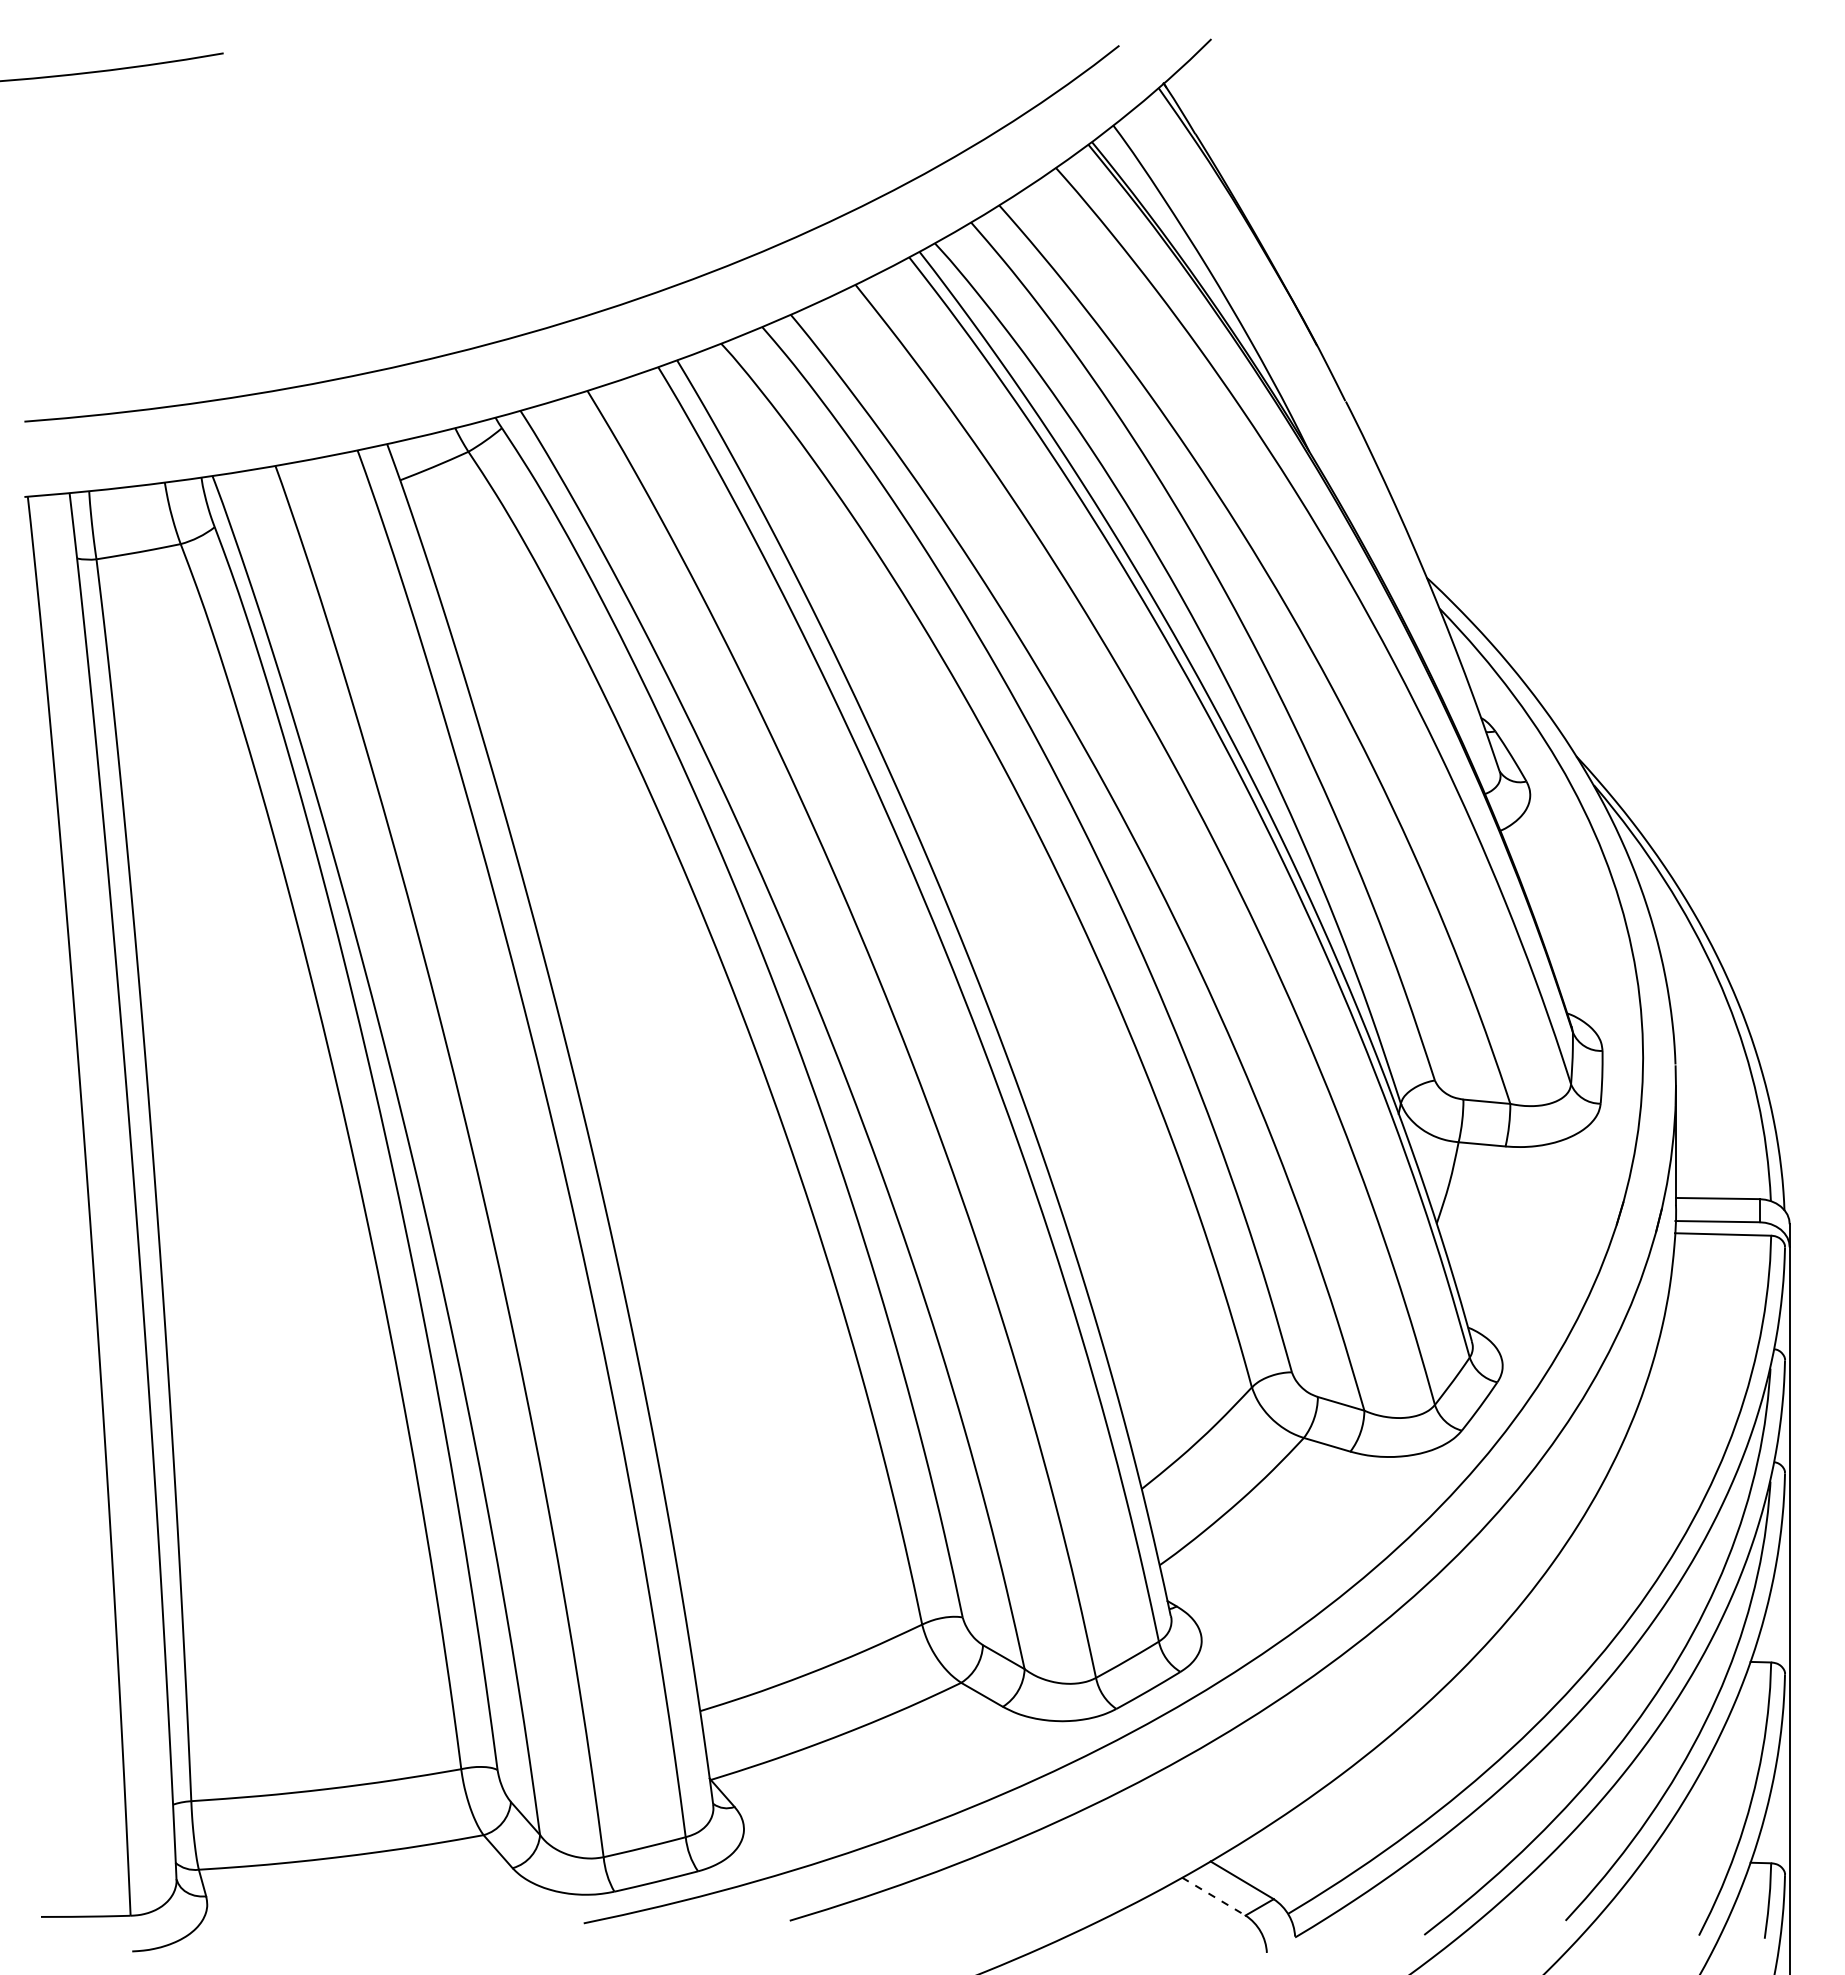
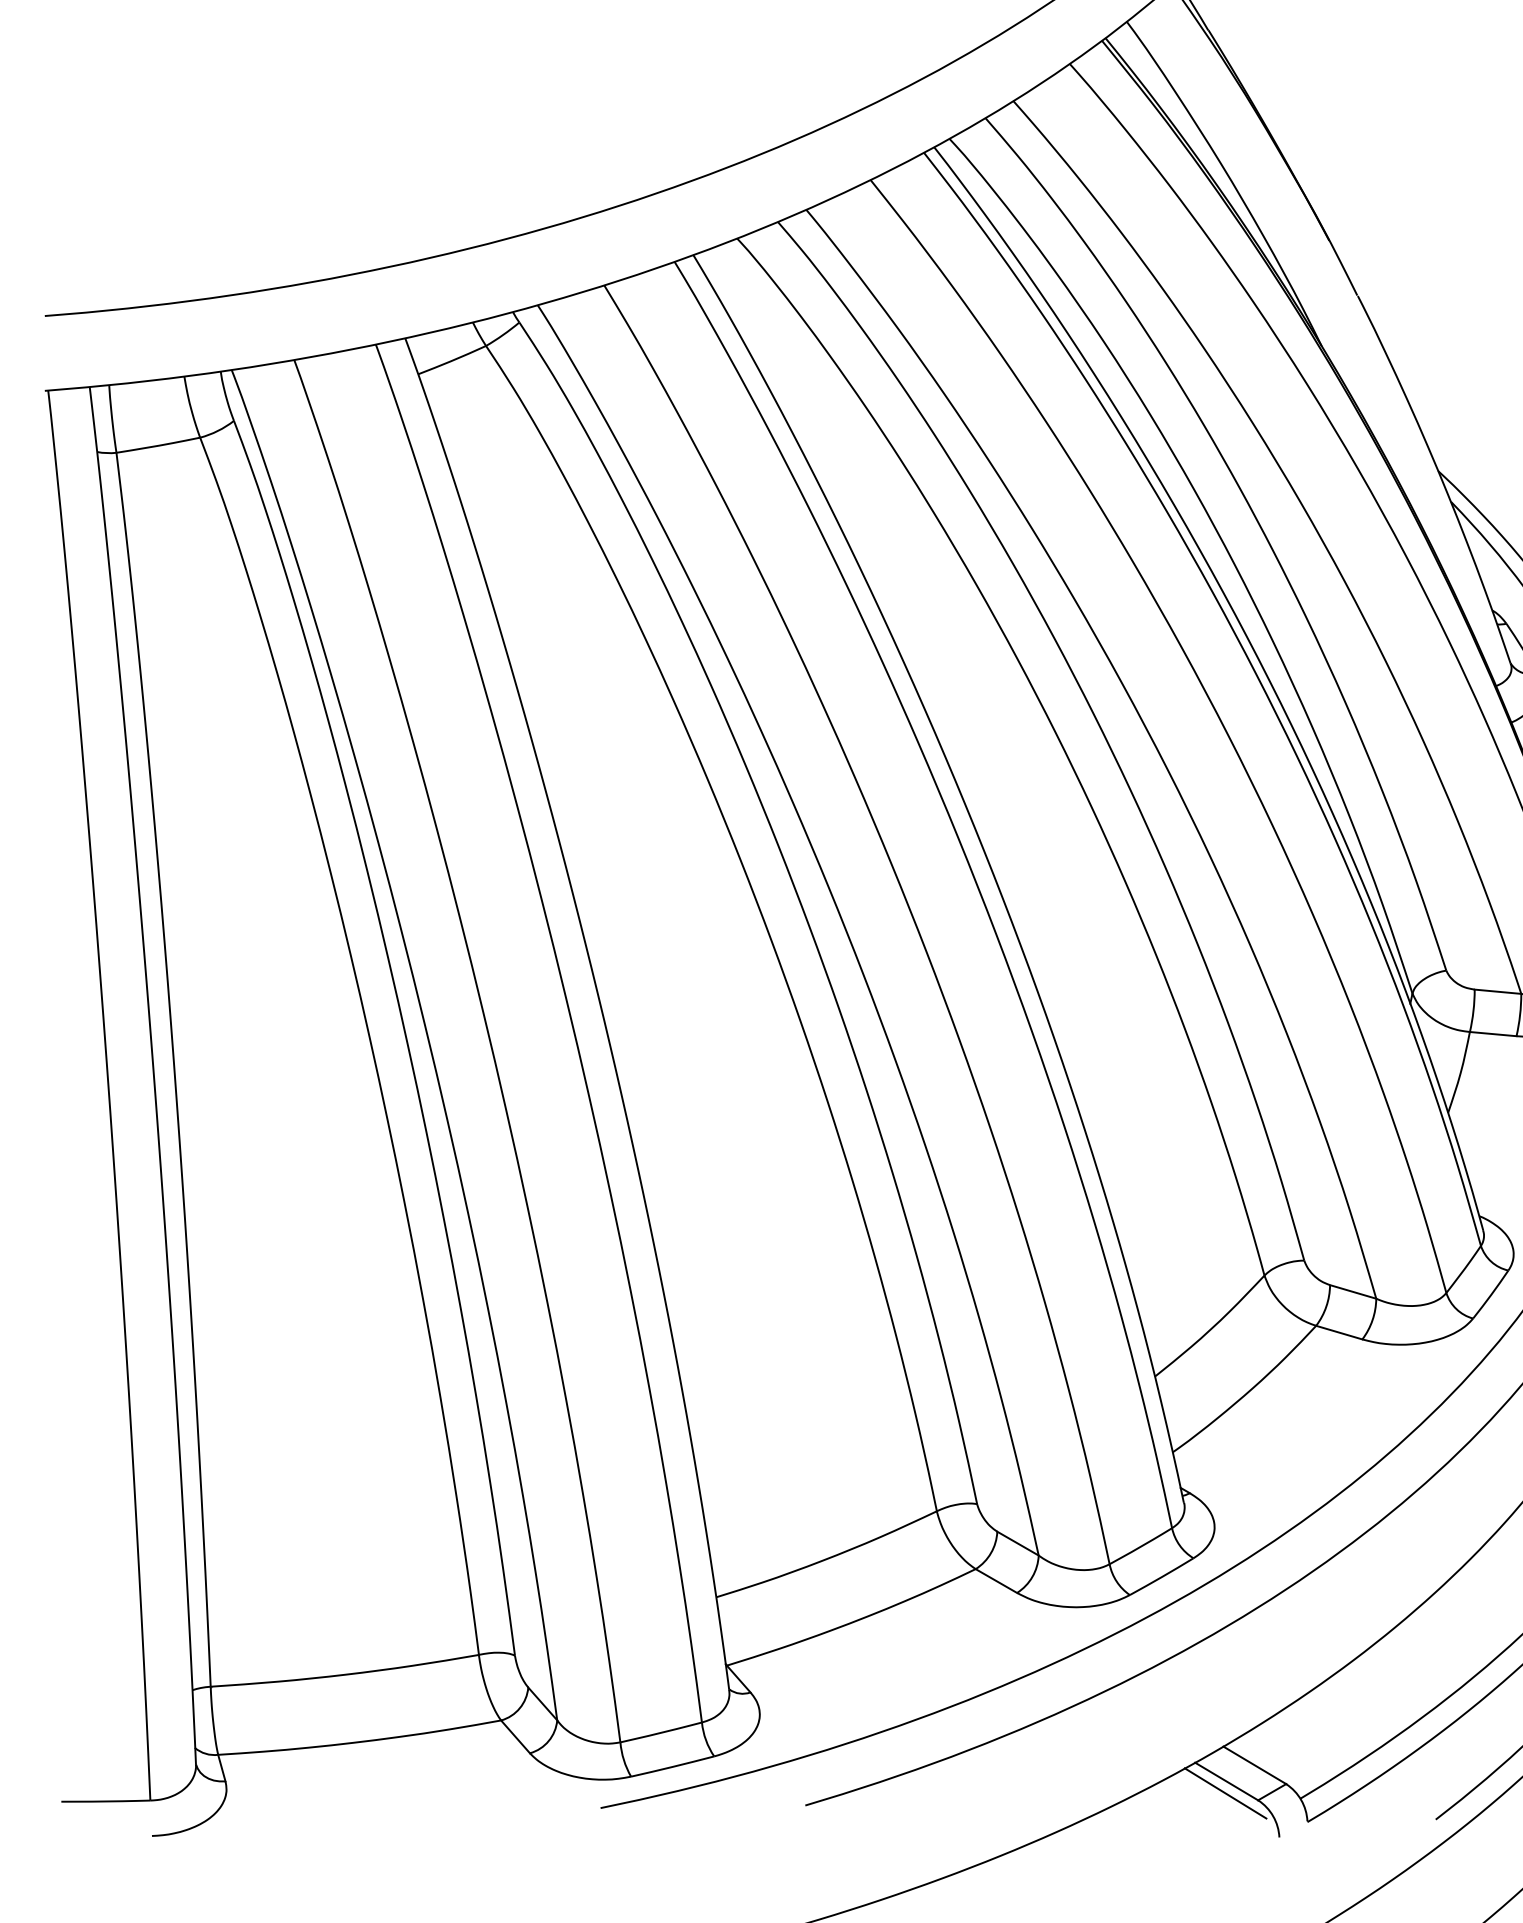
line: (1213, 1896) -> (1226, 1781), dashed -> solid
line: (1212, 1908) -> (1225, 1793), added

